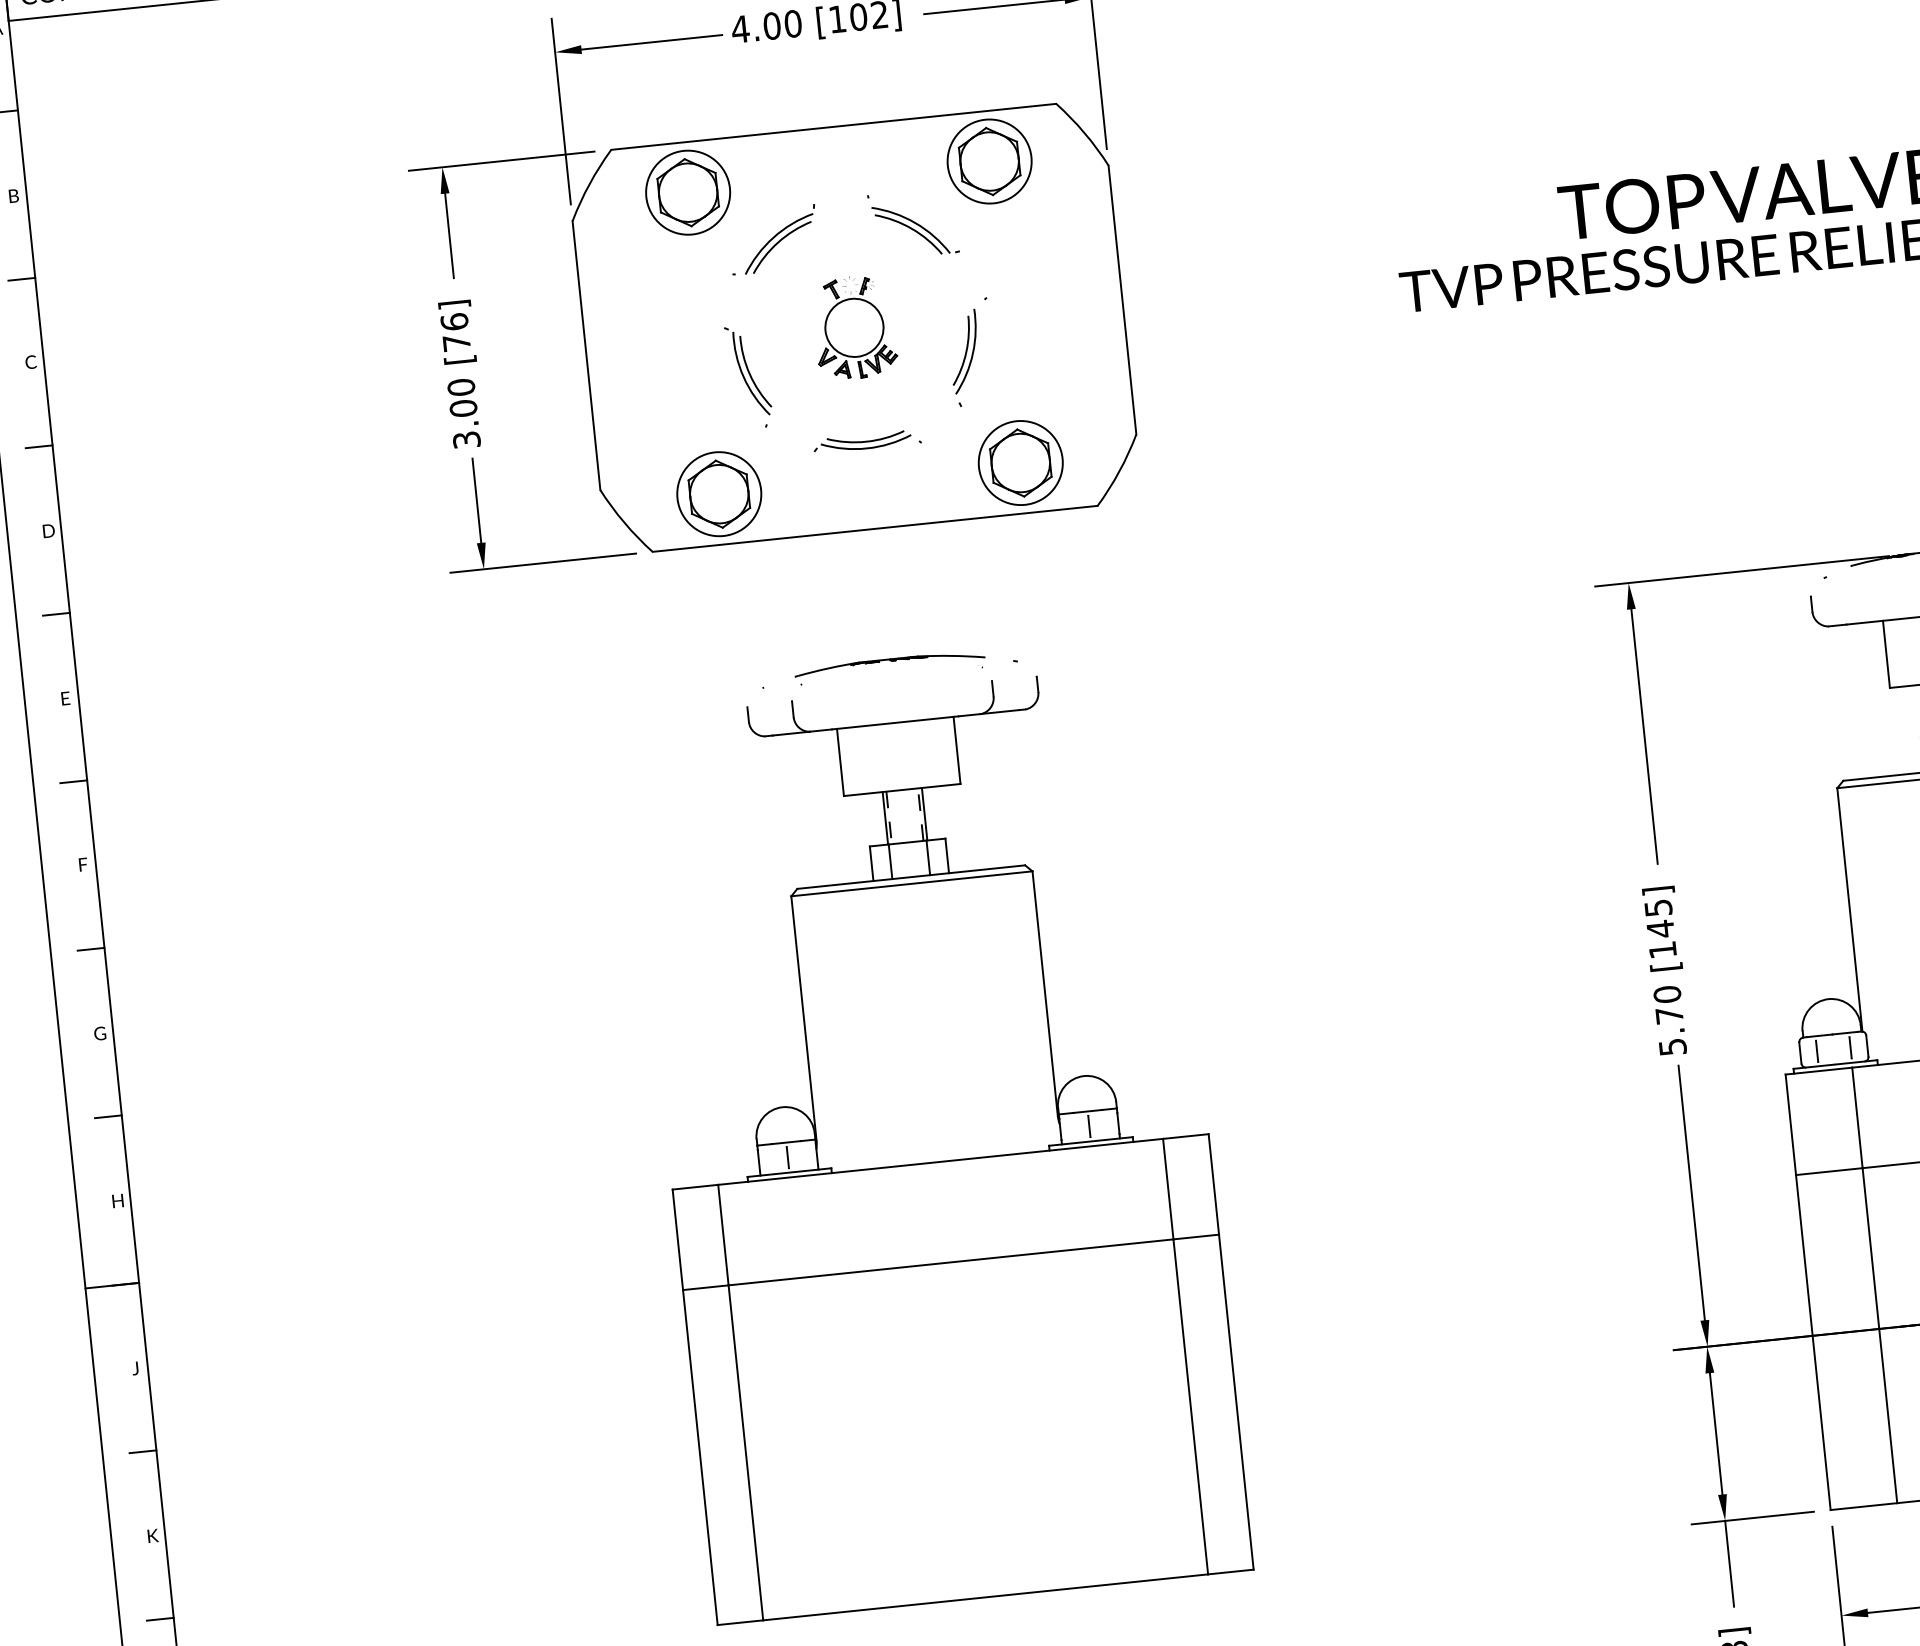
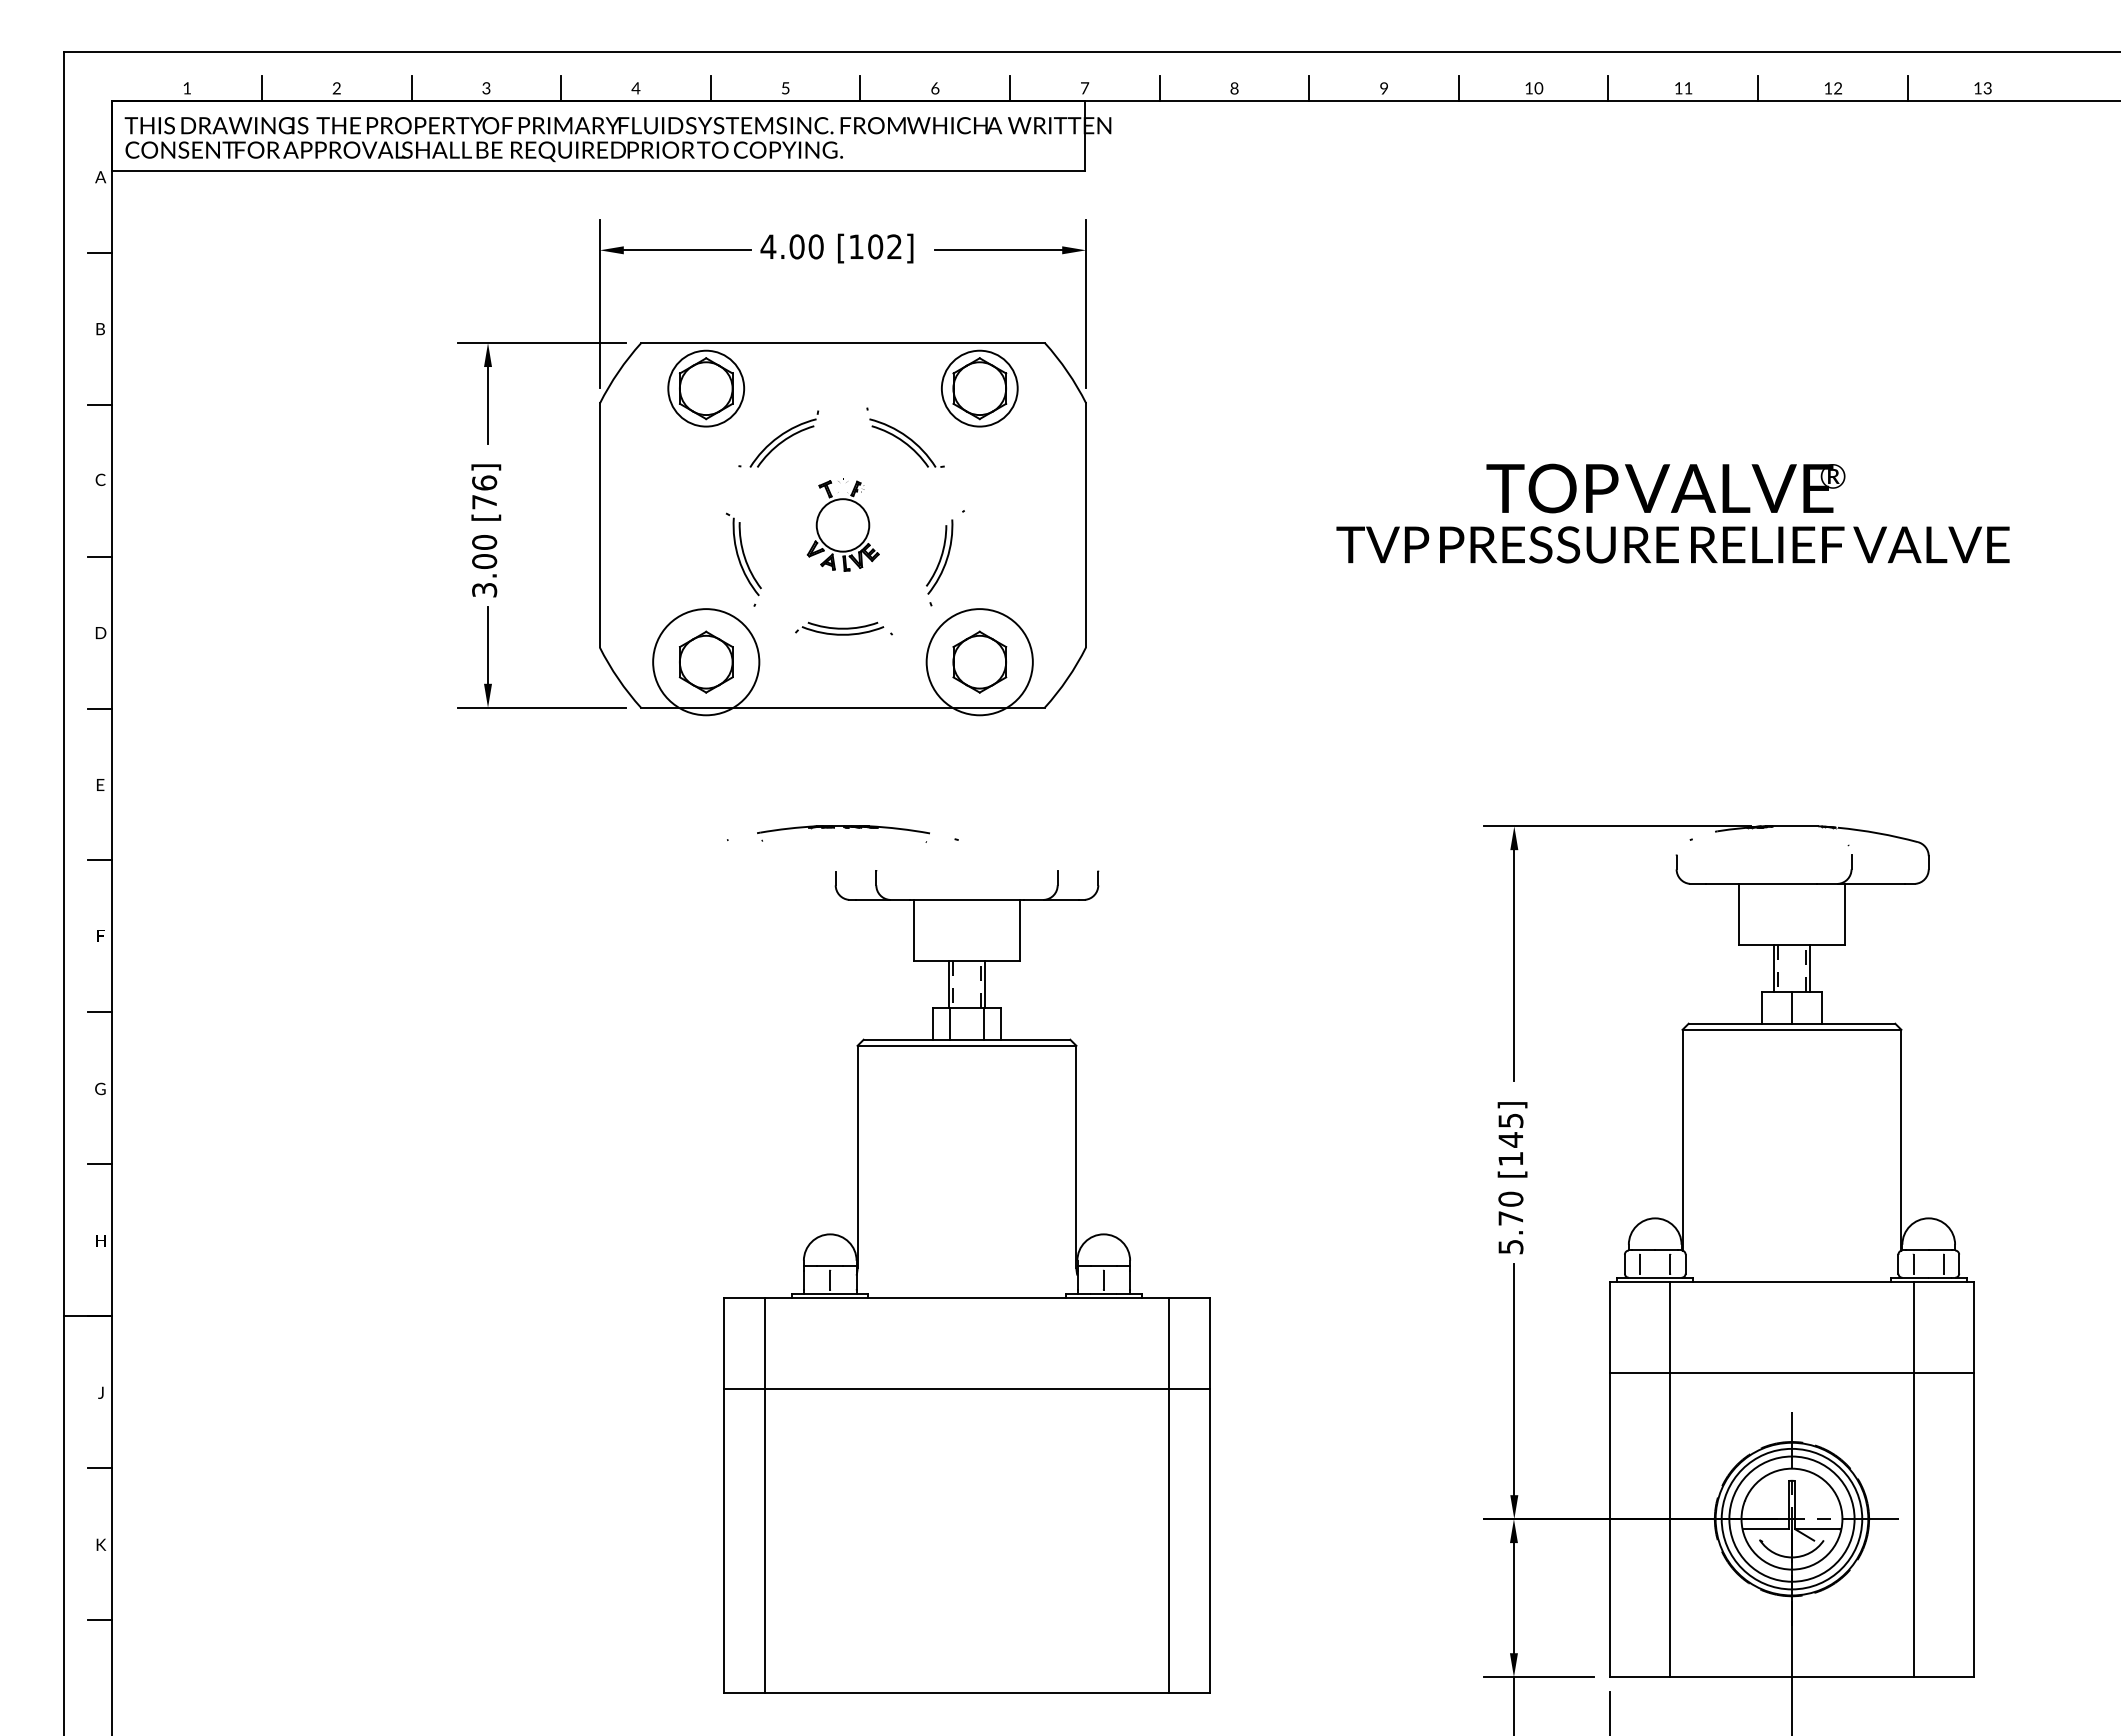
circle: (1020, 463) -> (979, 662), size x1.4
circle: (719, 494) -> (706, 662), size x1.4
part: (938, 1143) -> (966, 1281), moved

